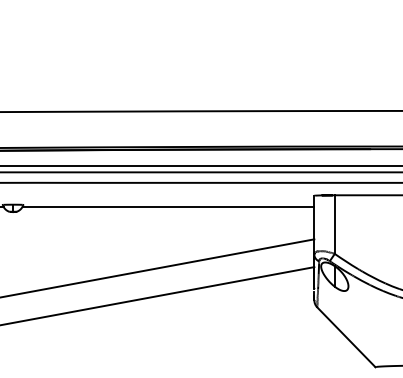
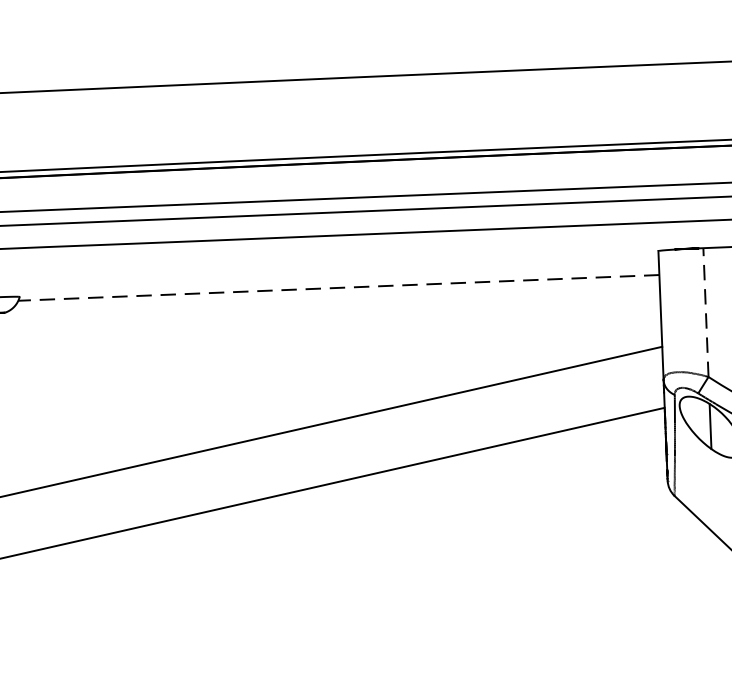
line: (168, 206) -> (338, 287), solid -> dashed
line: (334, 224) -> (705, 312), solid -> dashed

